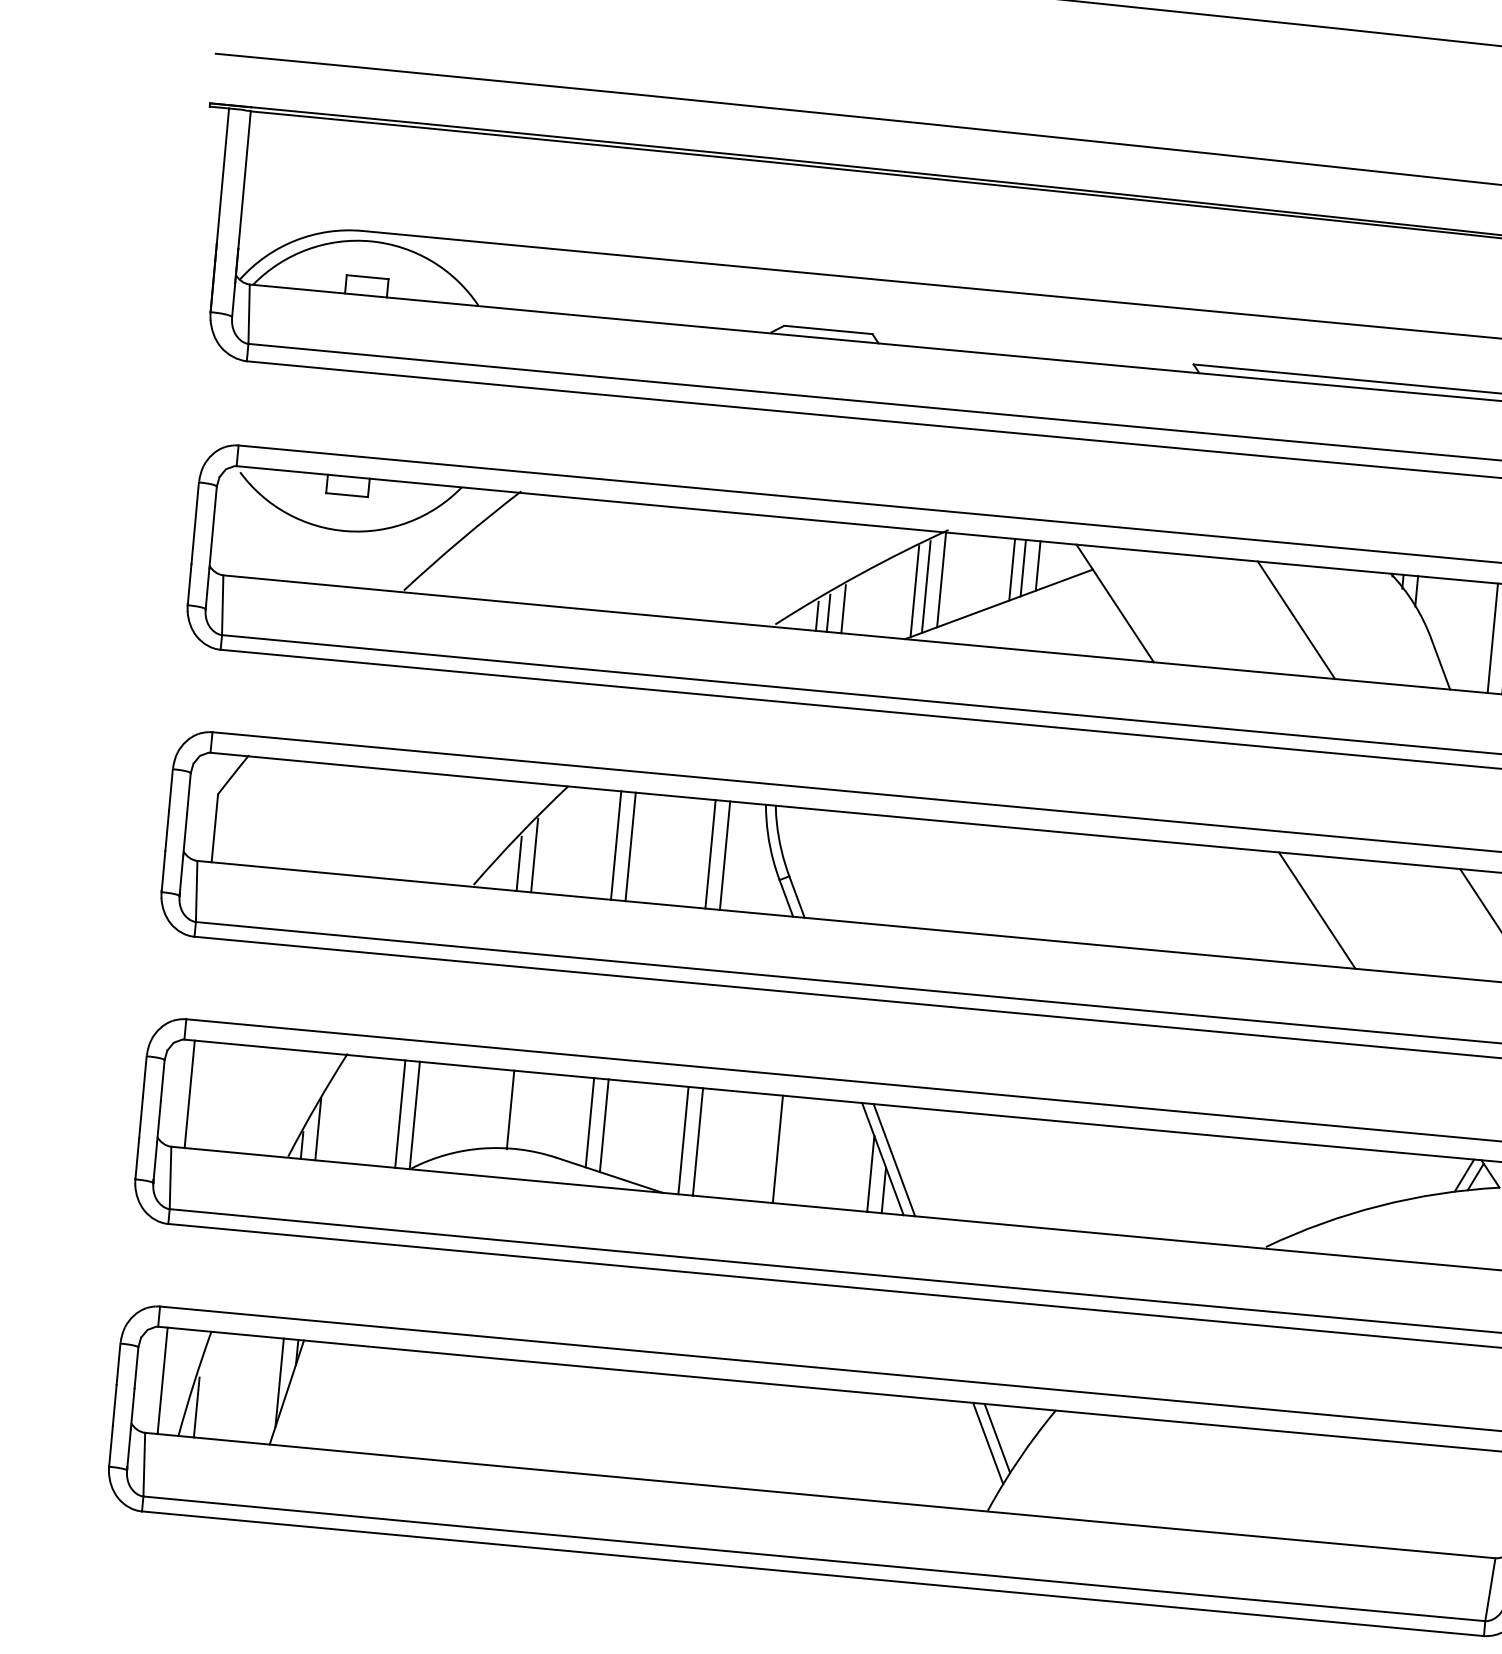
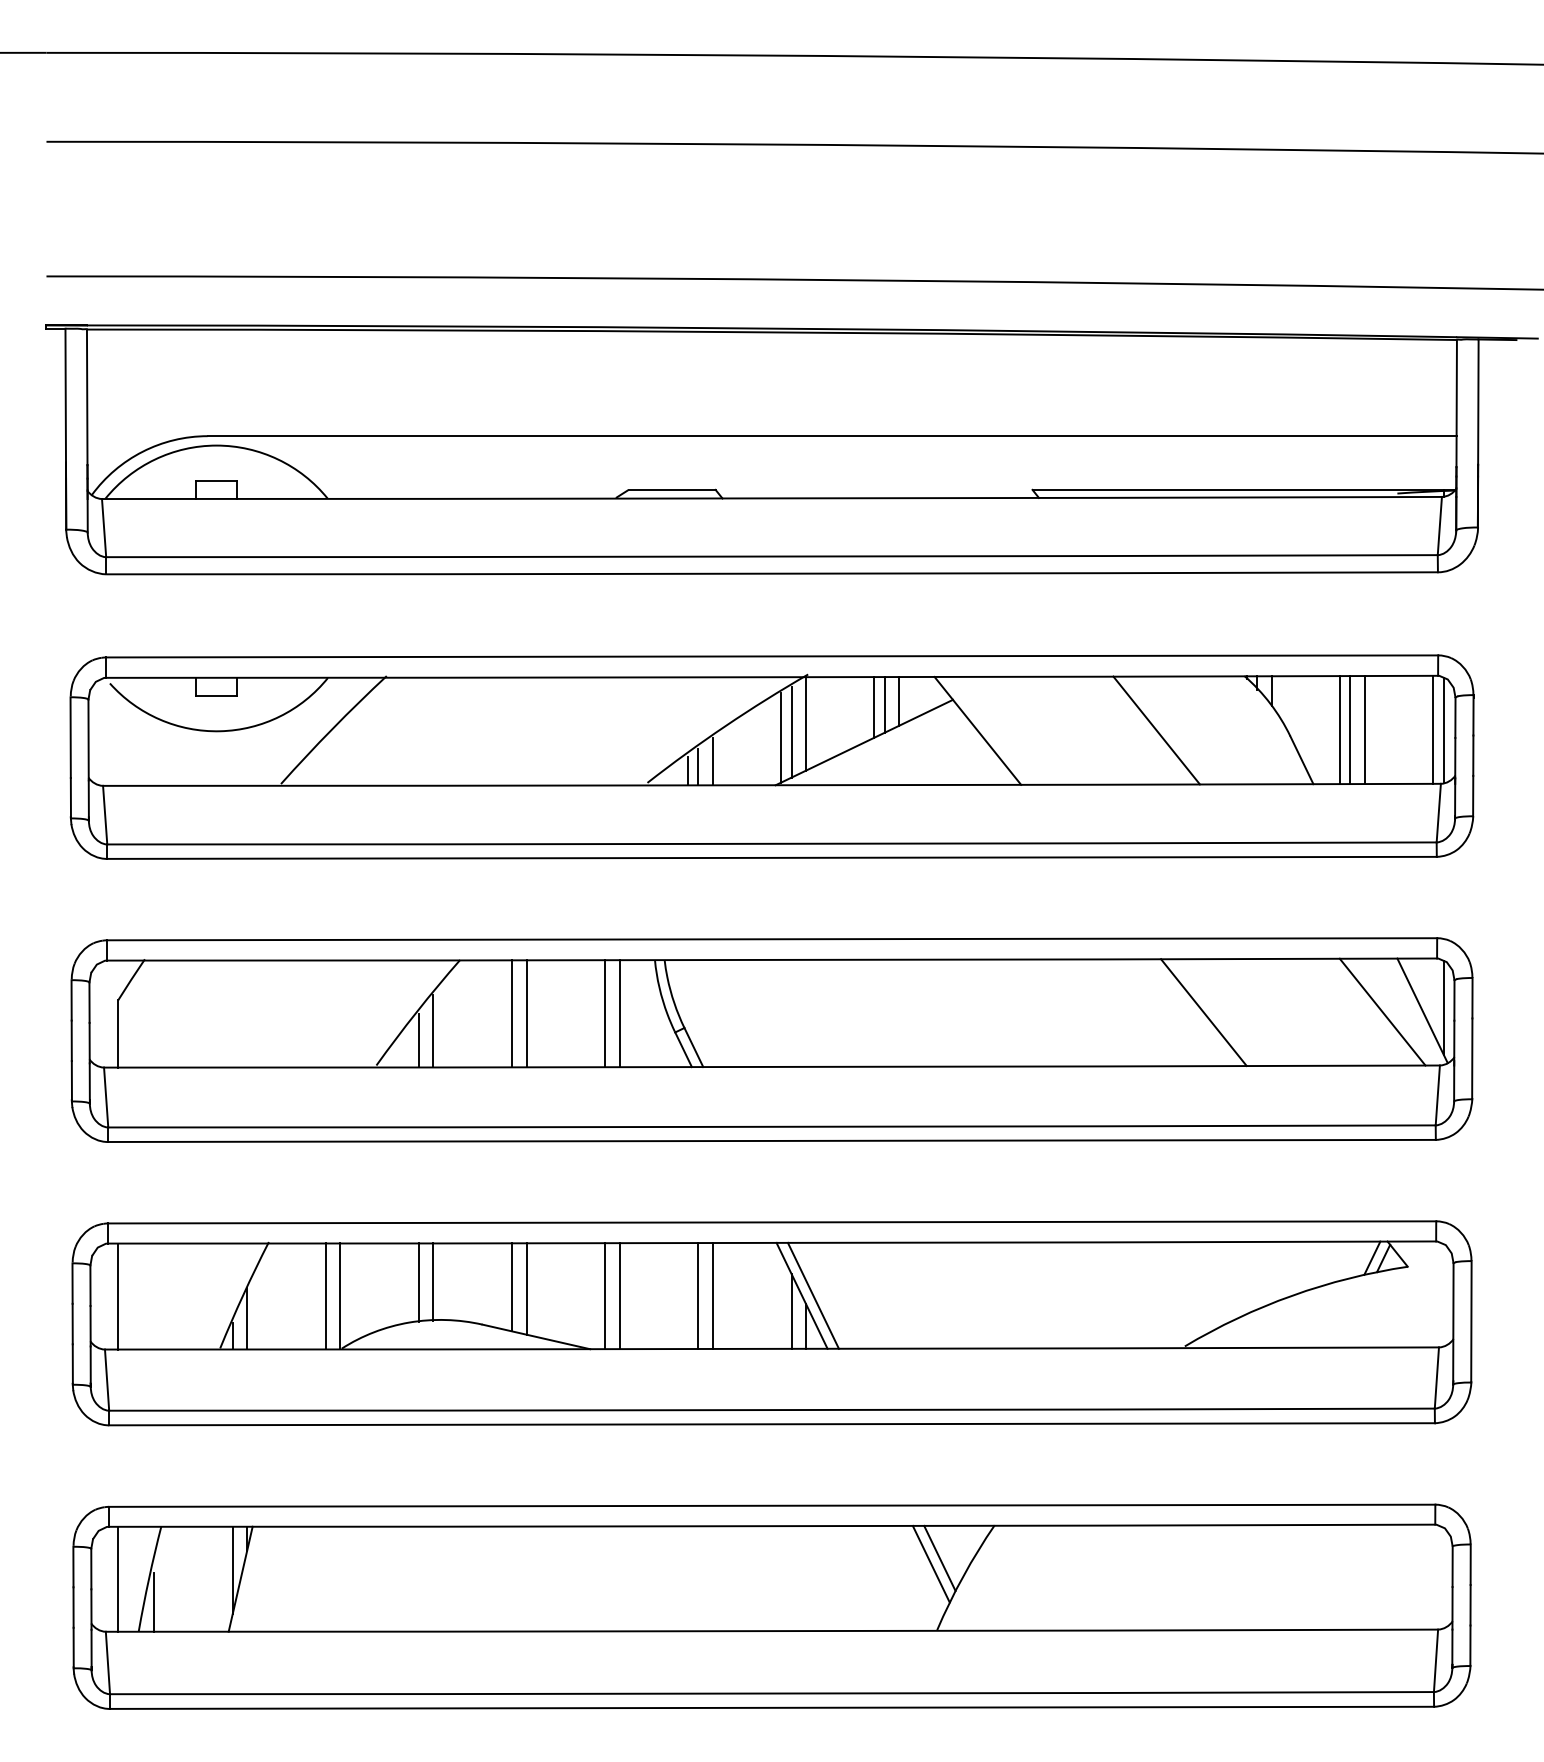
line: (1481, 637) -> (1339, 730), added
line: (496, 1108) -> (419, 1282), added
line: (792, 1151) -> (712, 1296), added

